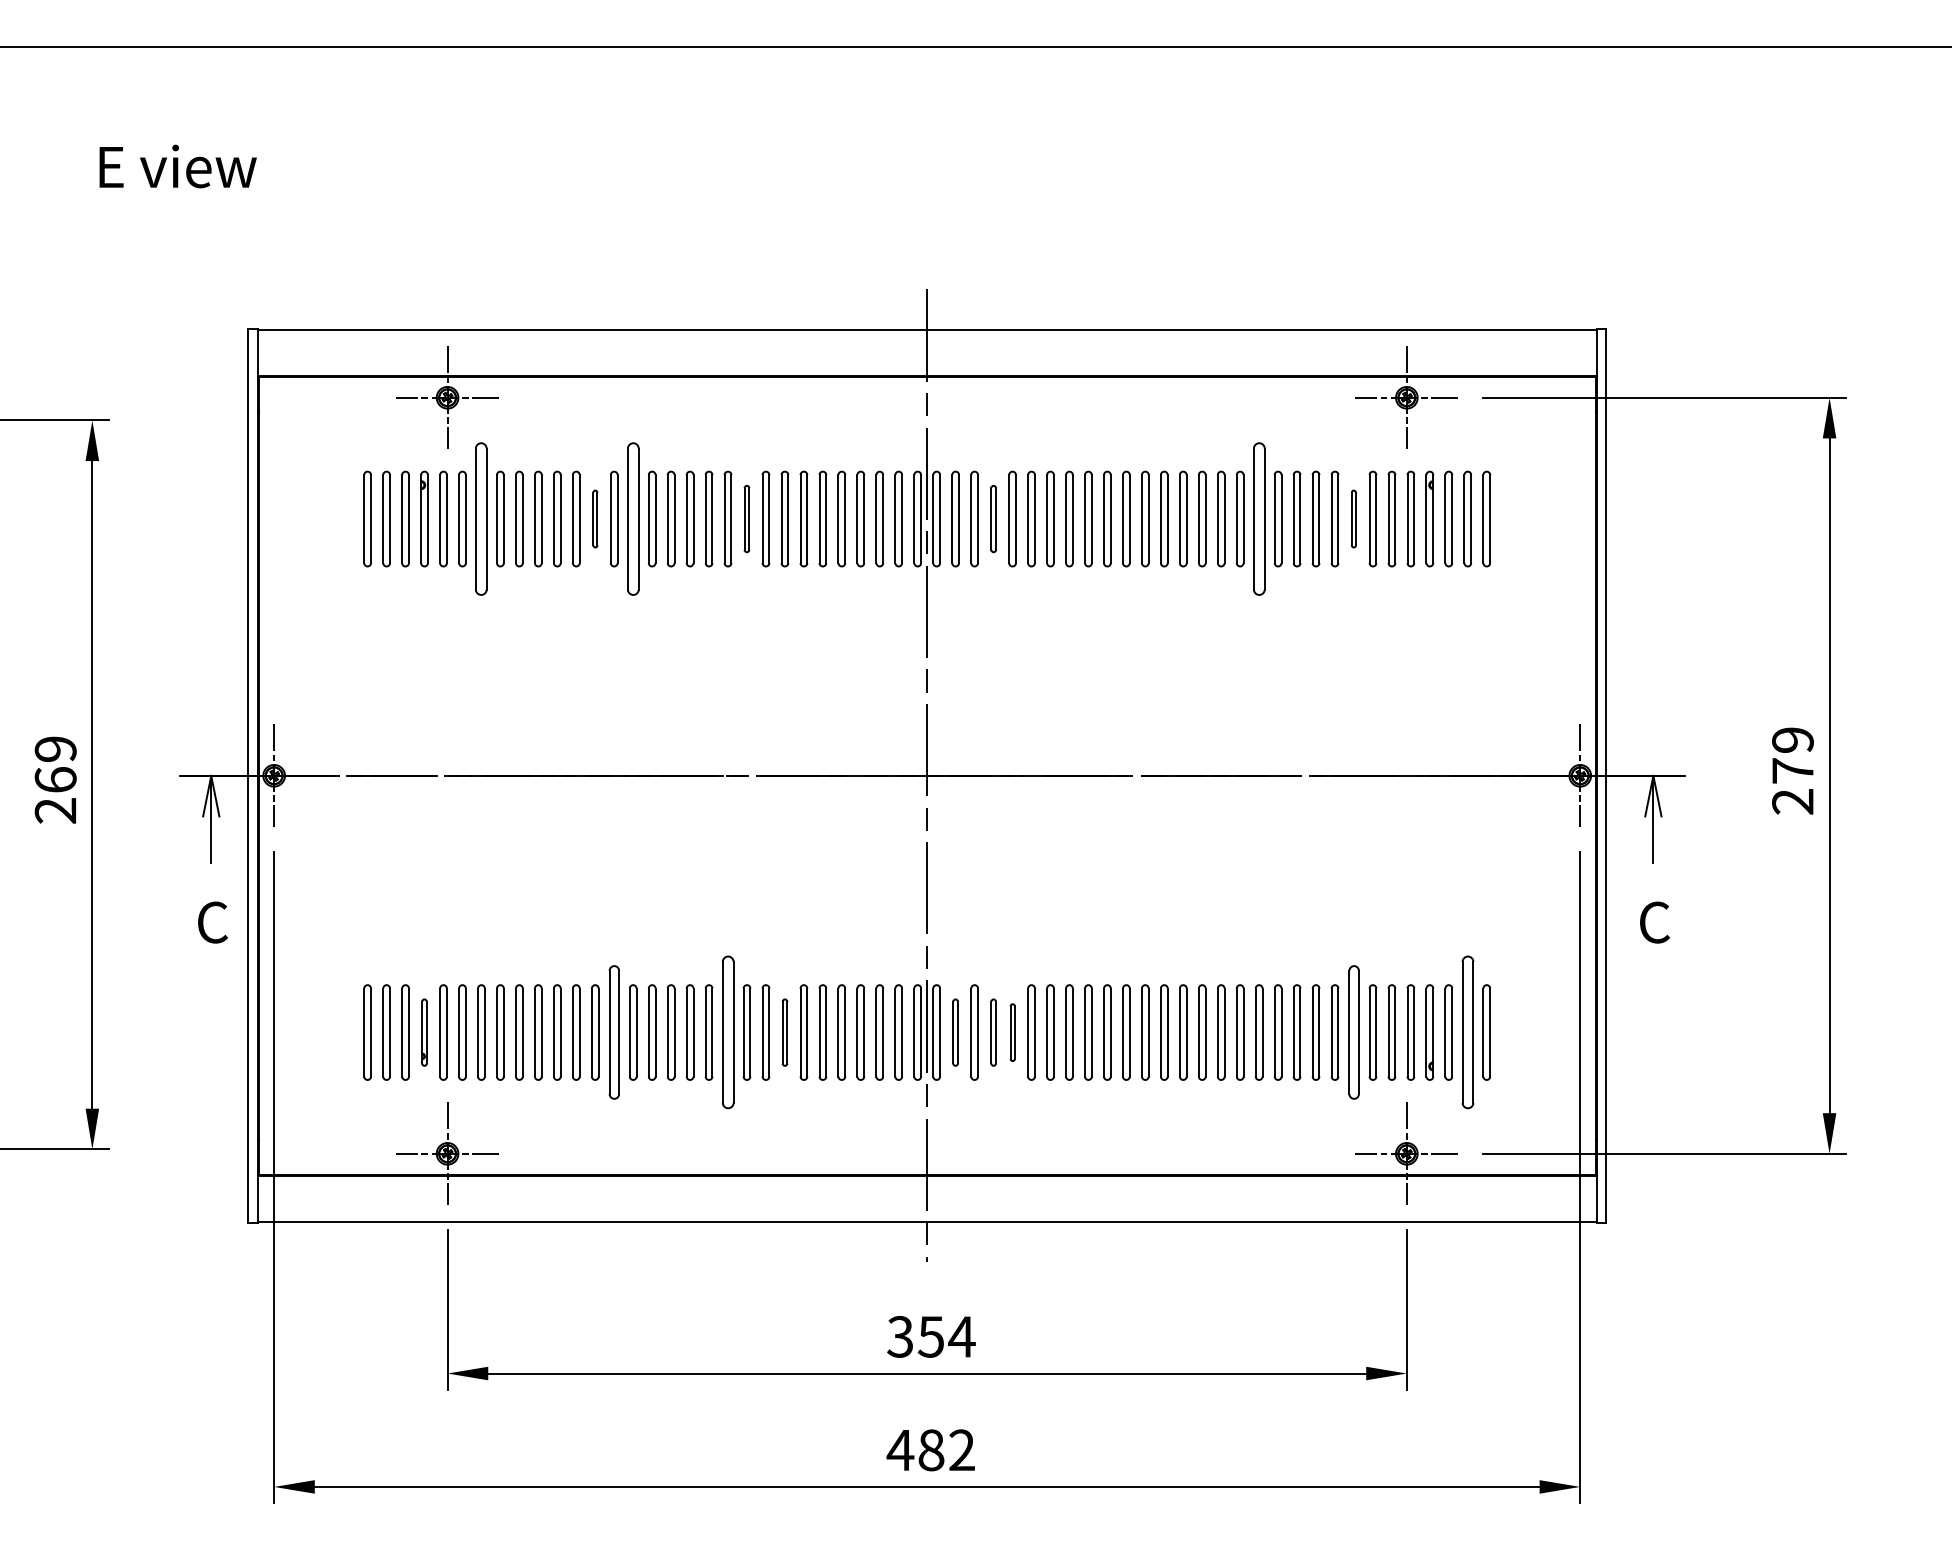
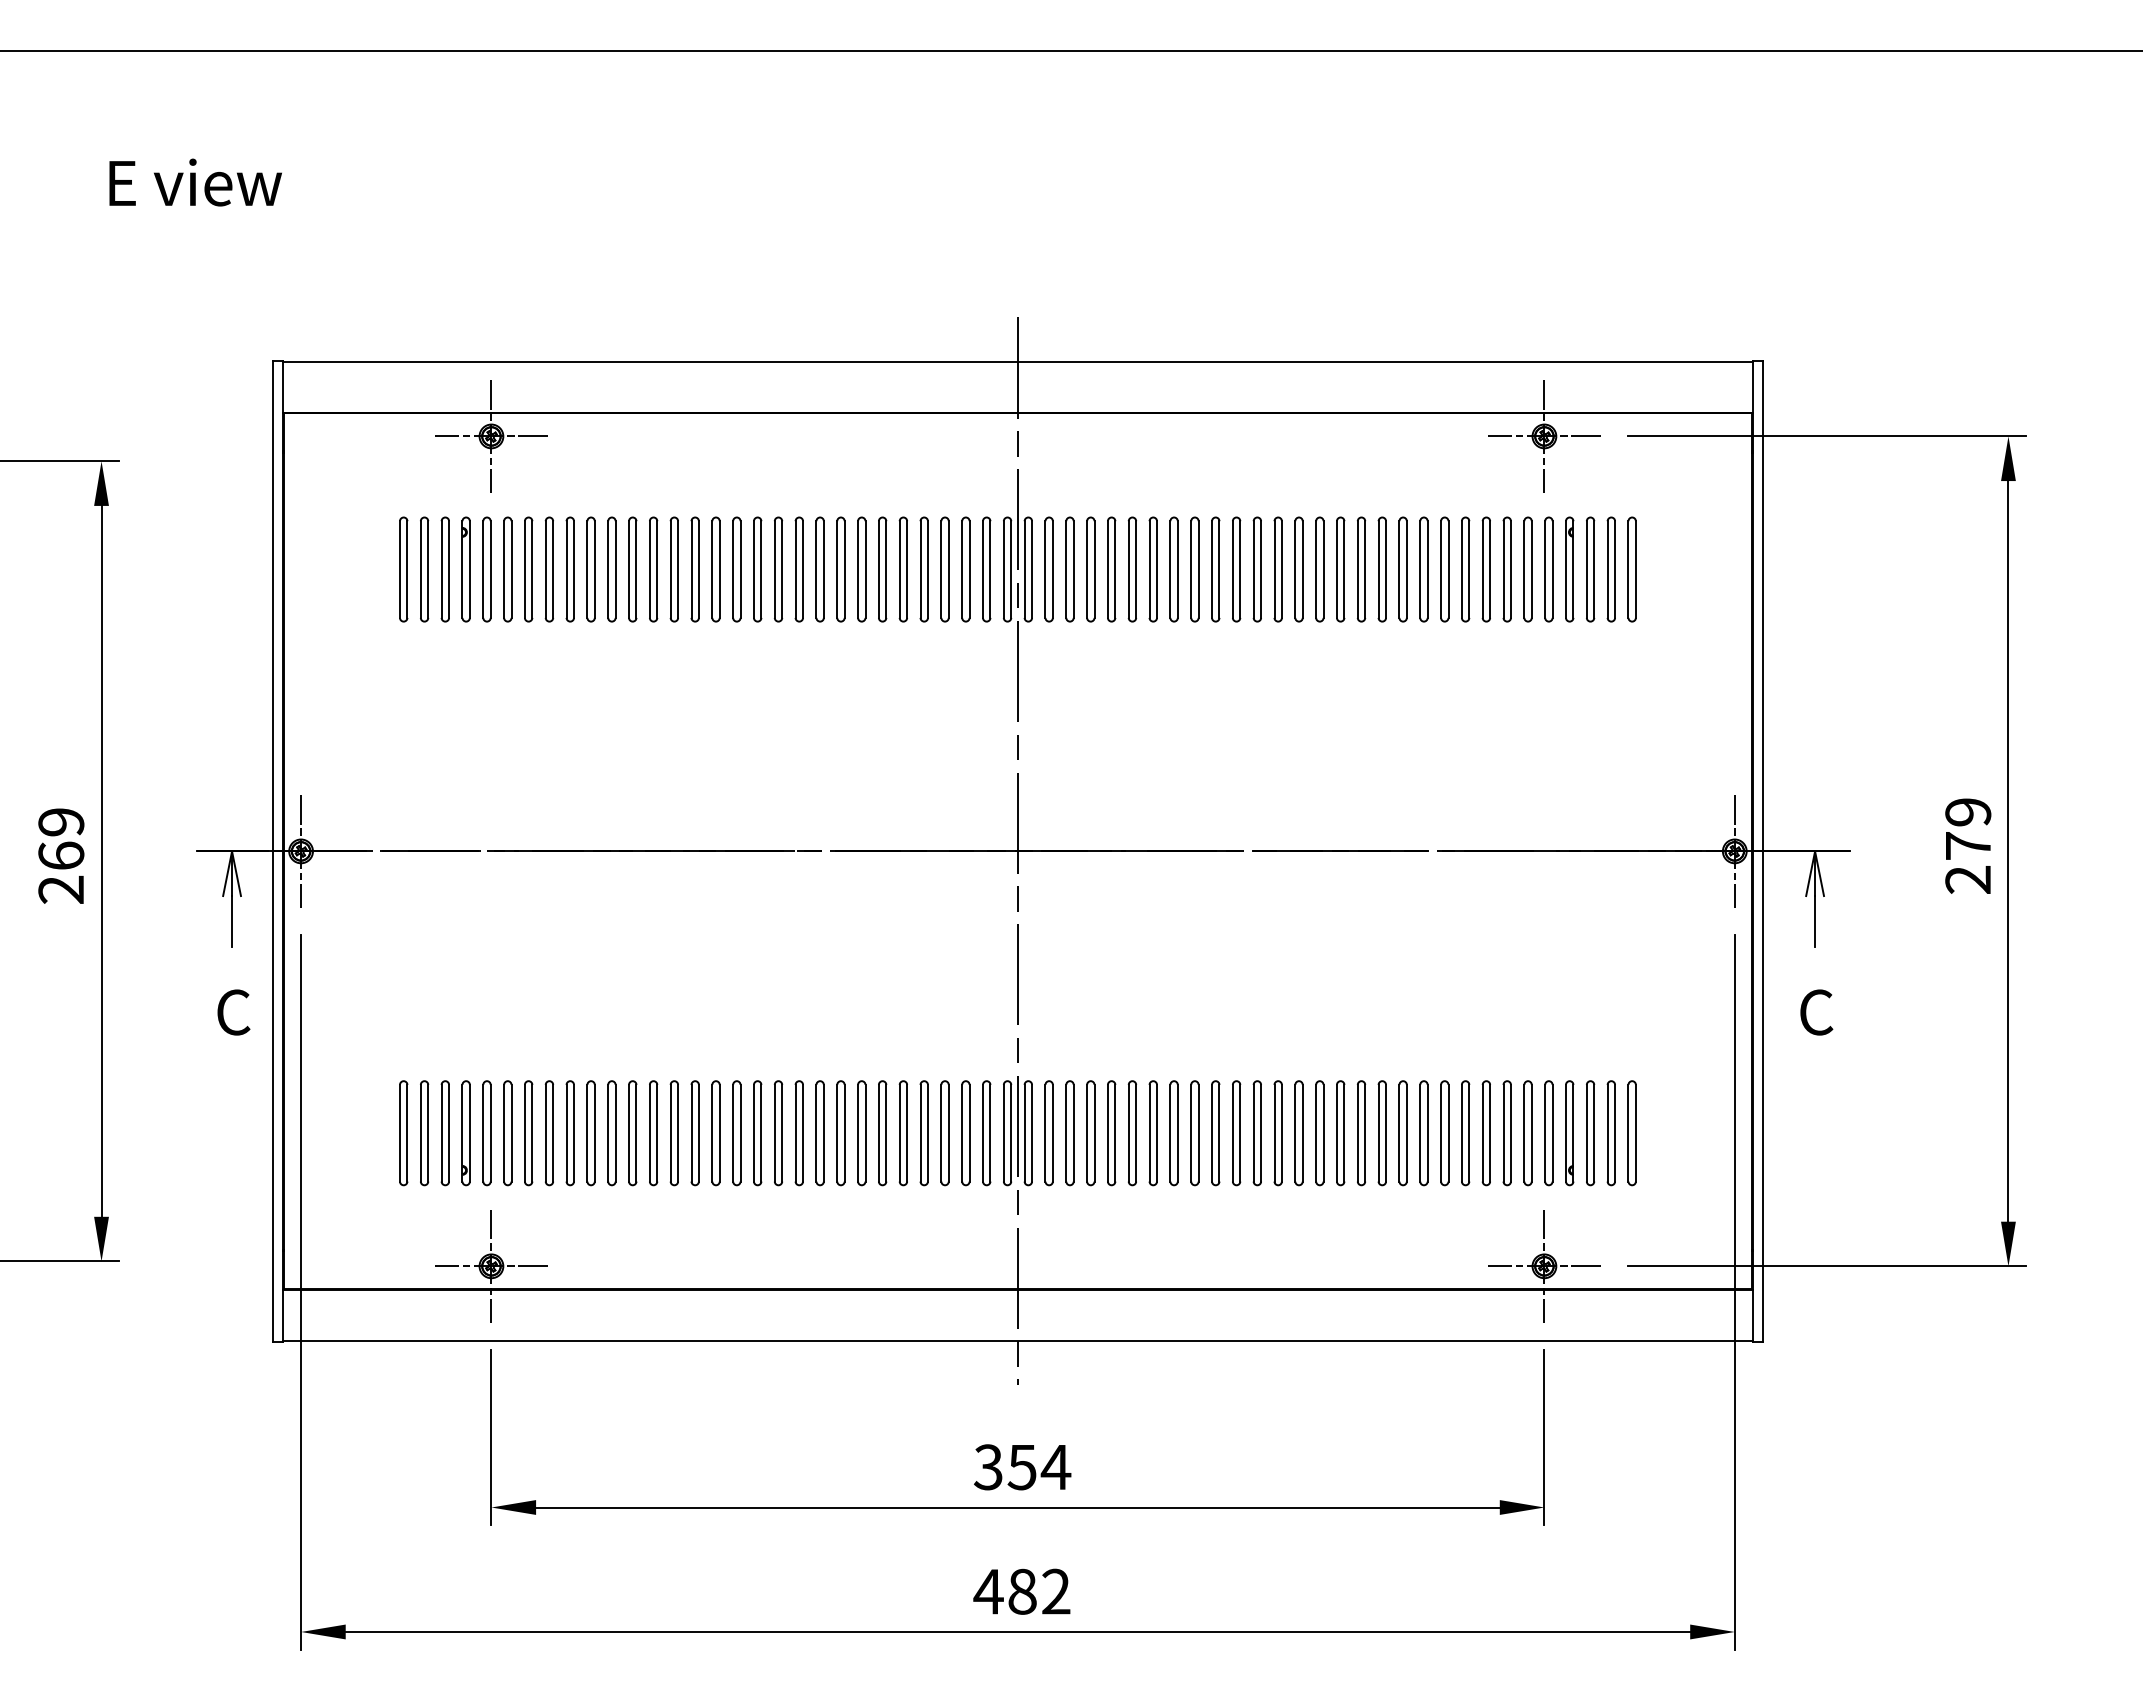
part: (481, 519) -> (528, 569), size x0.62
part: (595, 519) -> (653, 569), size x1.67
part: (632, 519) -> (694, 569), size x0.62
part: (746, 519) -> (819, 569), size x1.43
part: (993, 519) -> (1090, 569), size x1.43
part: (1258, 519) -> (1381, 569), size x0.62
part: (1353, 519) -> (1485, 569), size x1.67
part: (423, 1032) -> (465, 1133), size x1.43
part: (613, 1032) -> (673, 1133), size x0.71
part: (727, 1032) -> (798, 1133), size x0.62
part: (784, 1032) -> (861, 1133), size x1.43
part: (955, 1032) -> (1048, 1133), size x1.43
part: (993, 1032) -> (1090, 1133), size x1.43
part: (1012, 1032) -> (1111, 1133), size x1.67
part: (1353, 1032) -> (1485, 1133), size x0.71
part: (1467, 1032) -> (1610, 1133), size x0.62

